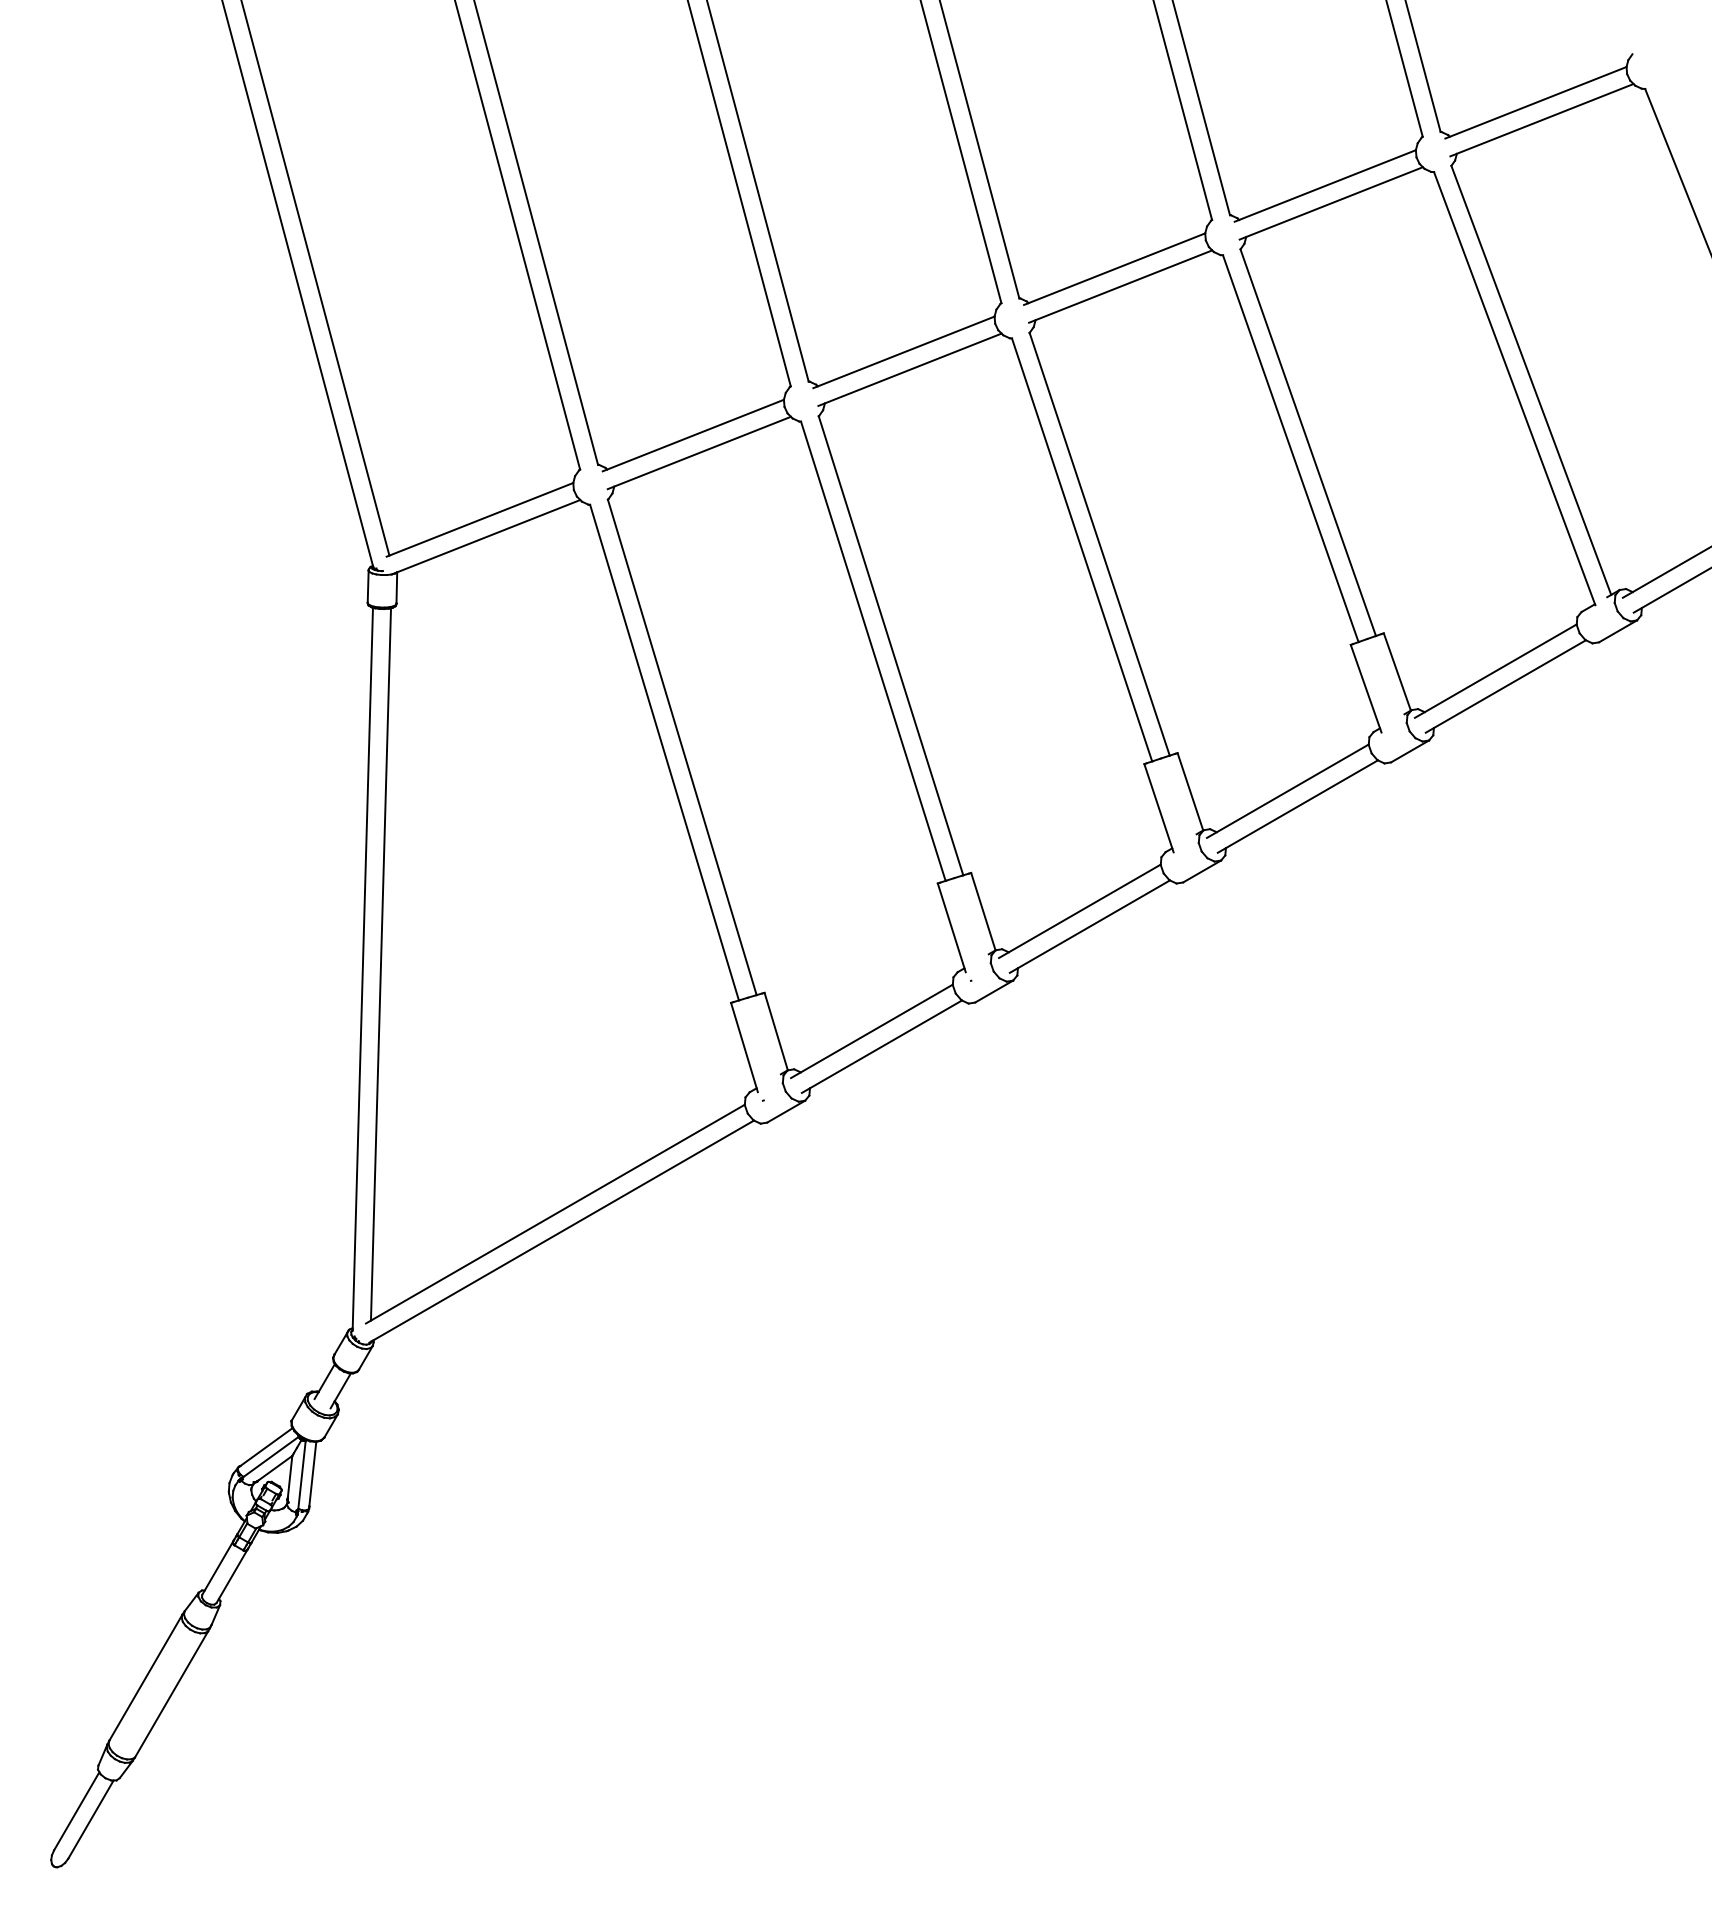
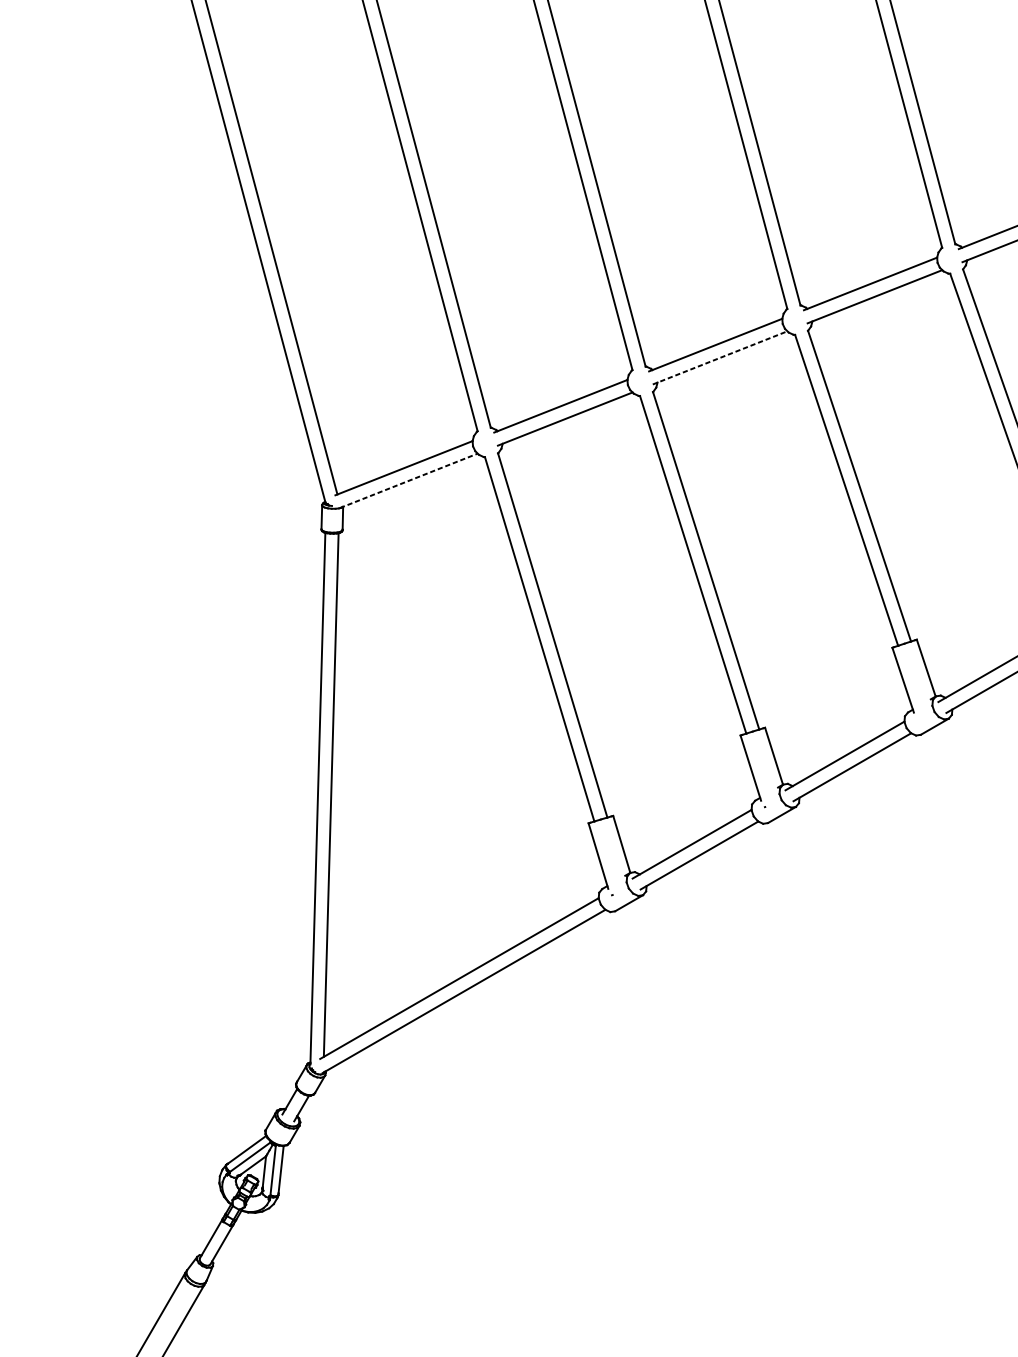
line: (910, 369) -> (720, 357), solid -> dashed
line: (486, 537) -> (408, 481), solid -> dashed

